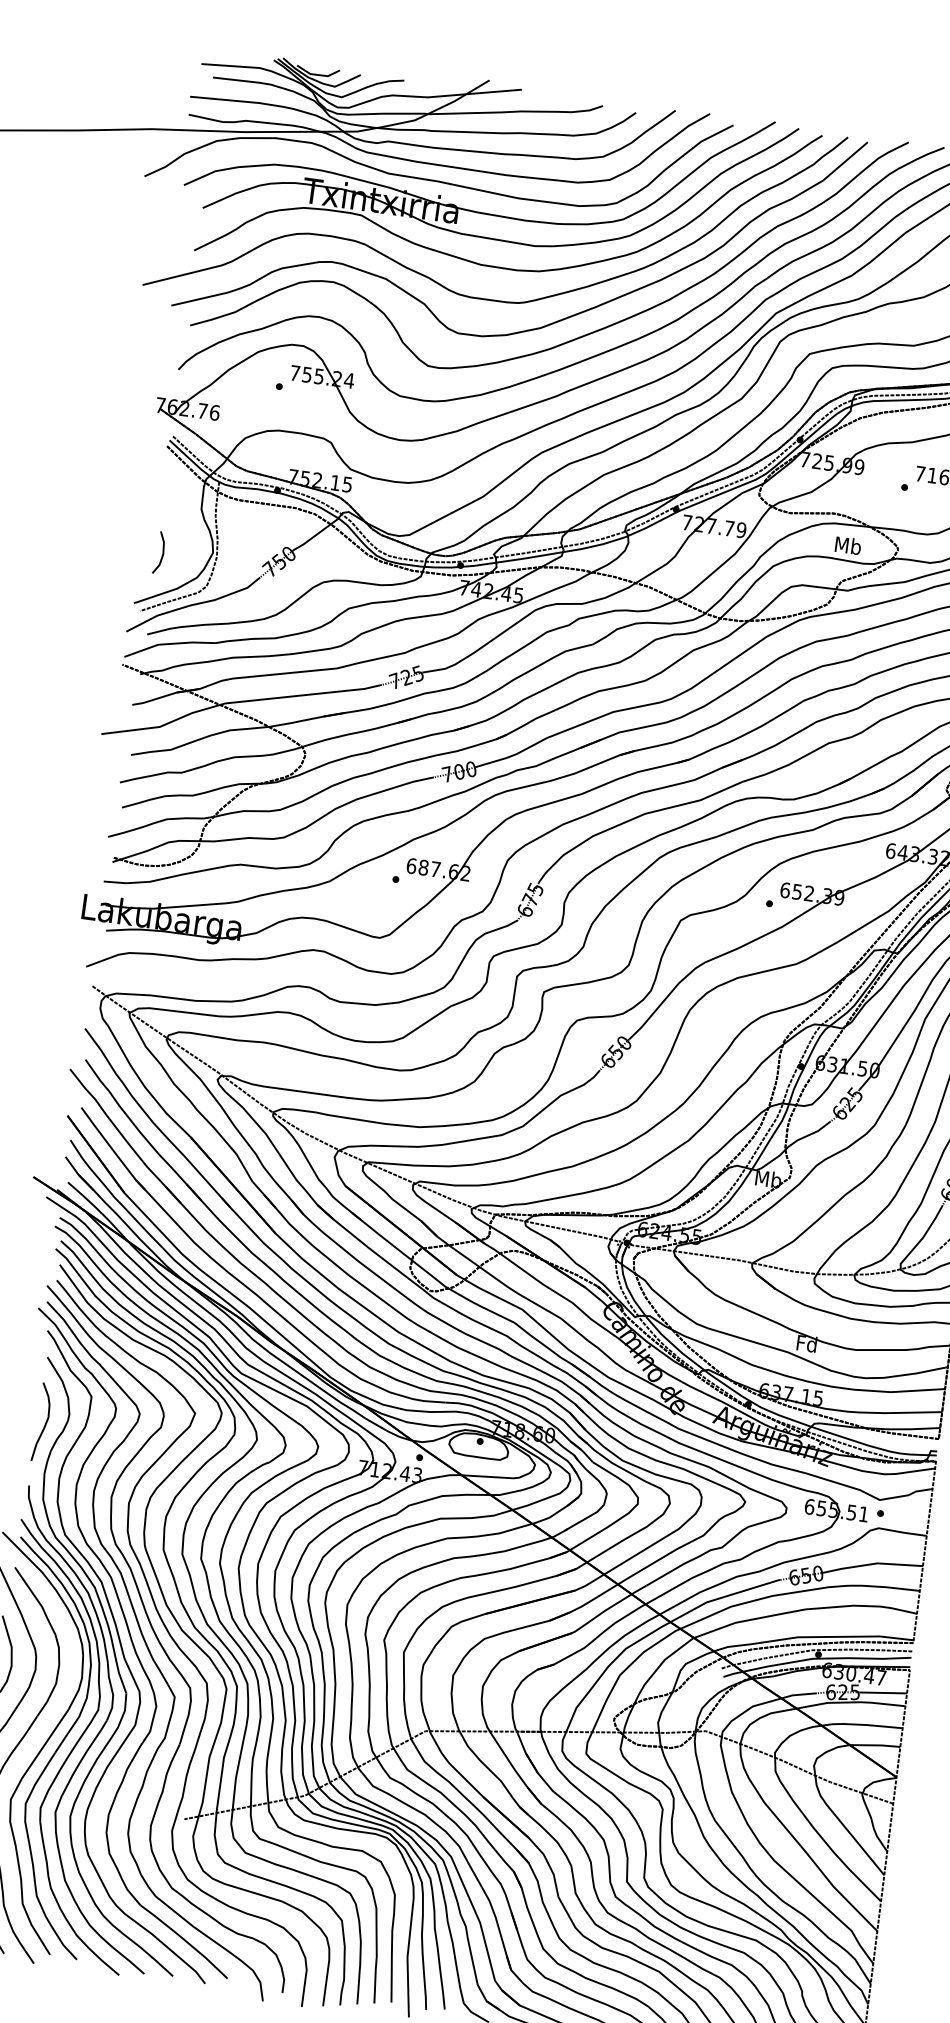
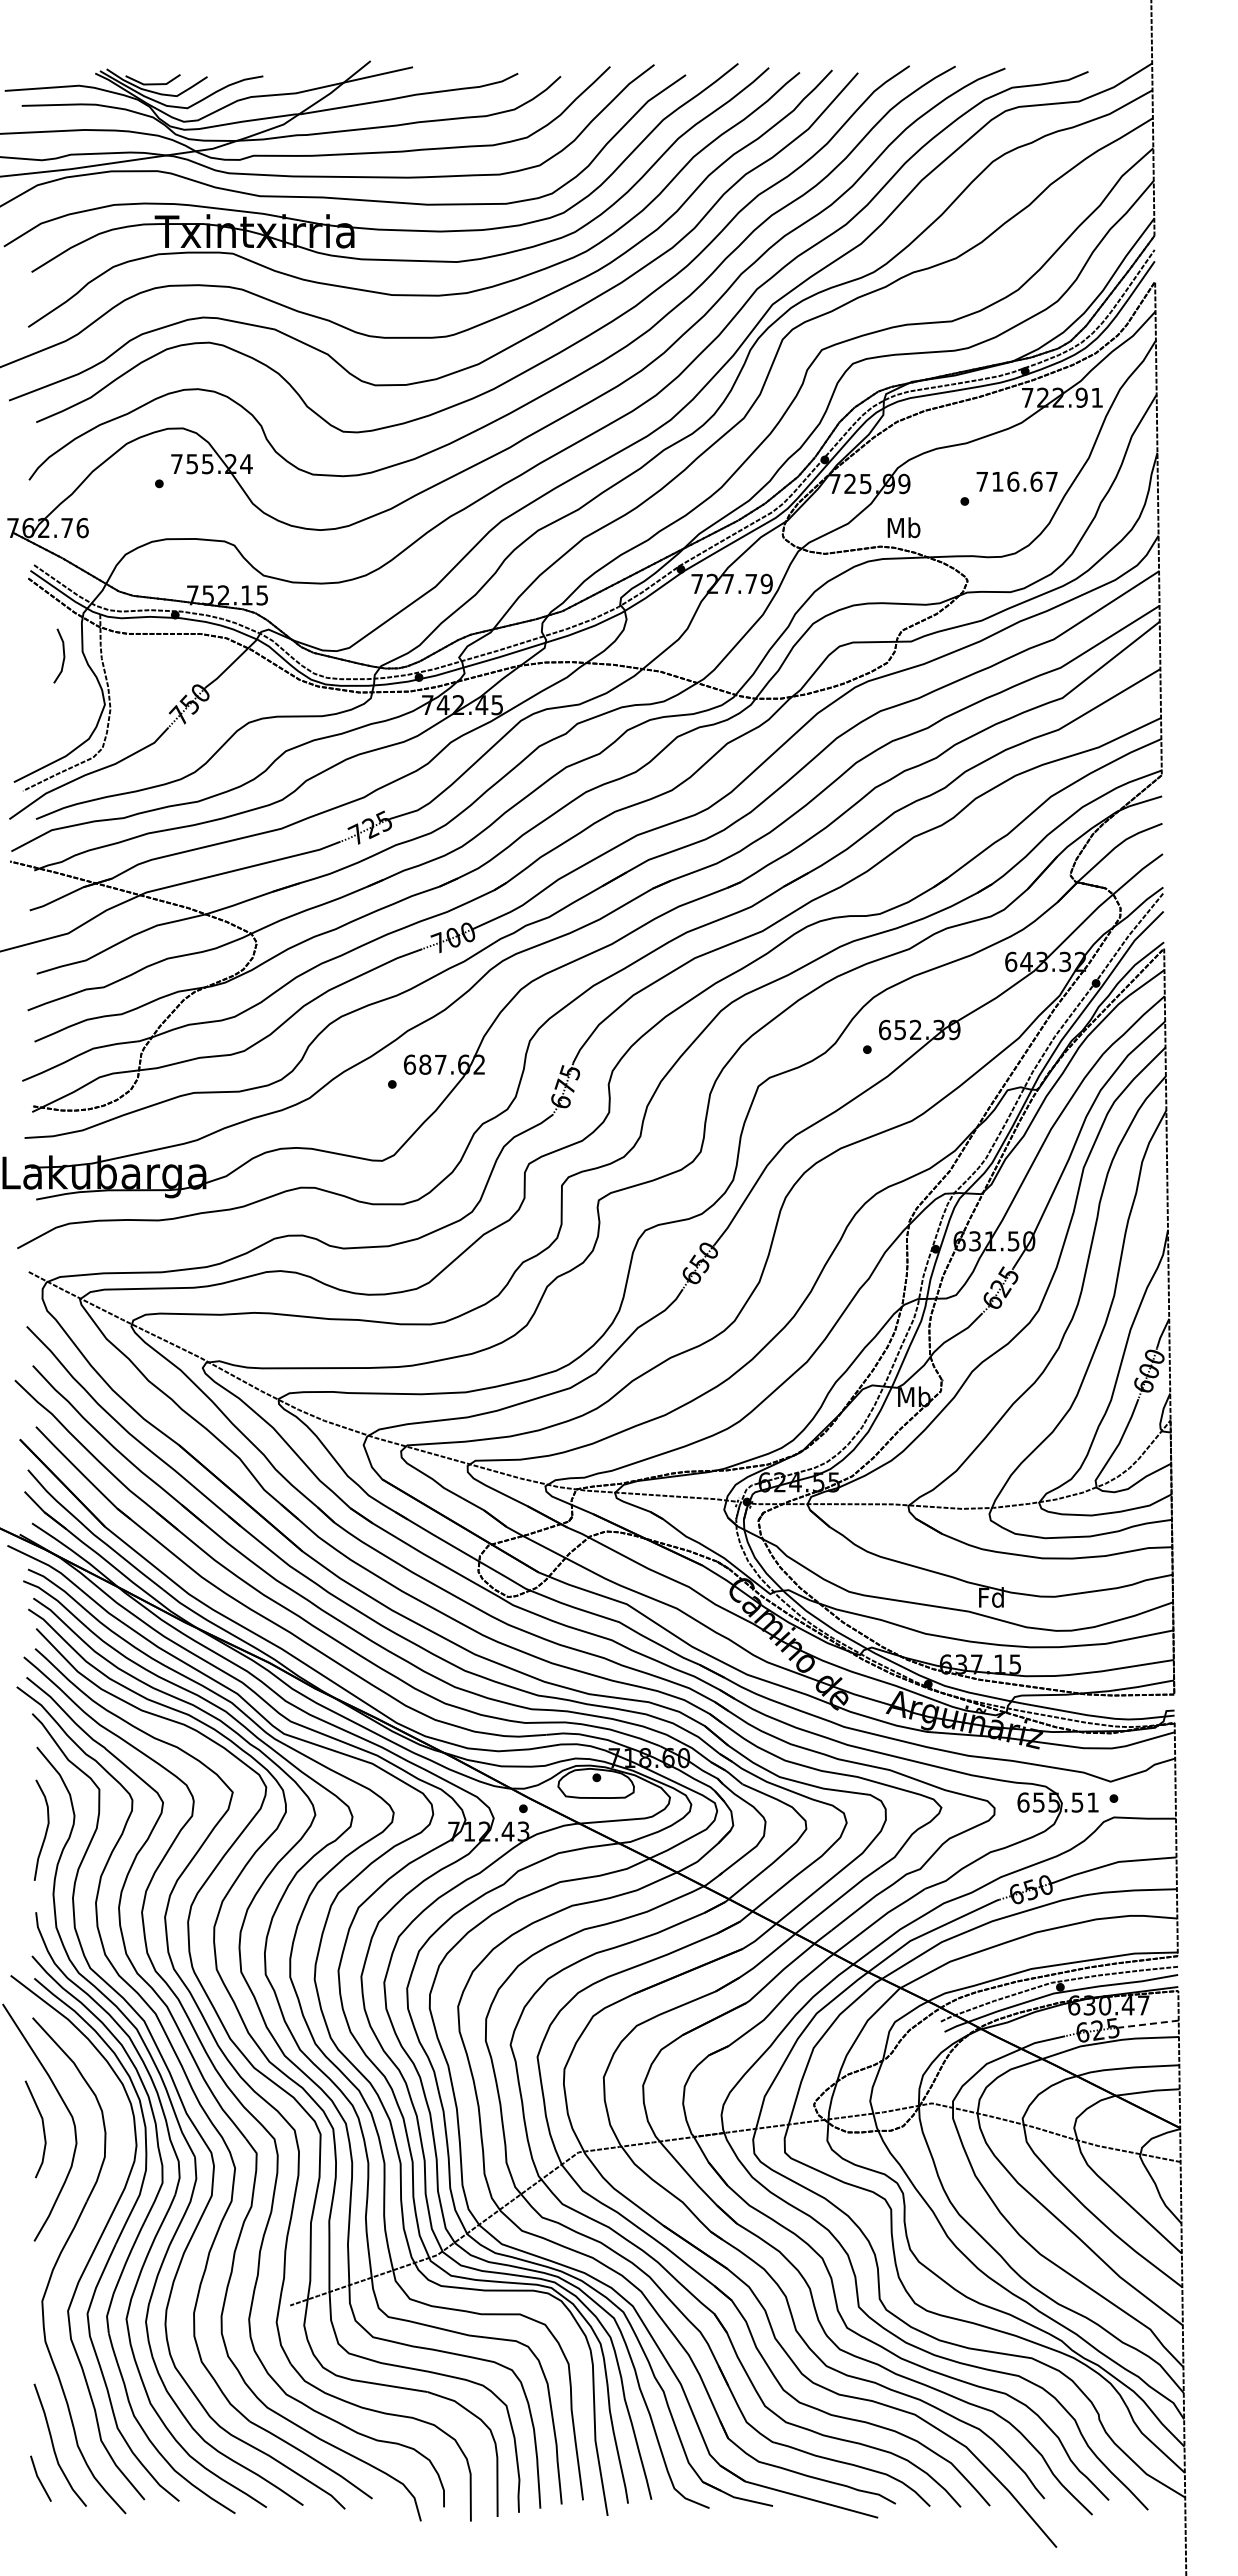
text: (847, 545) -> (903, 527), moved
line: (162, 552) -> (63, 655), moved
line: (883, 1693) -> (1148, 2024), solid -> dashed

